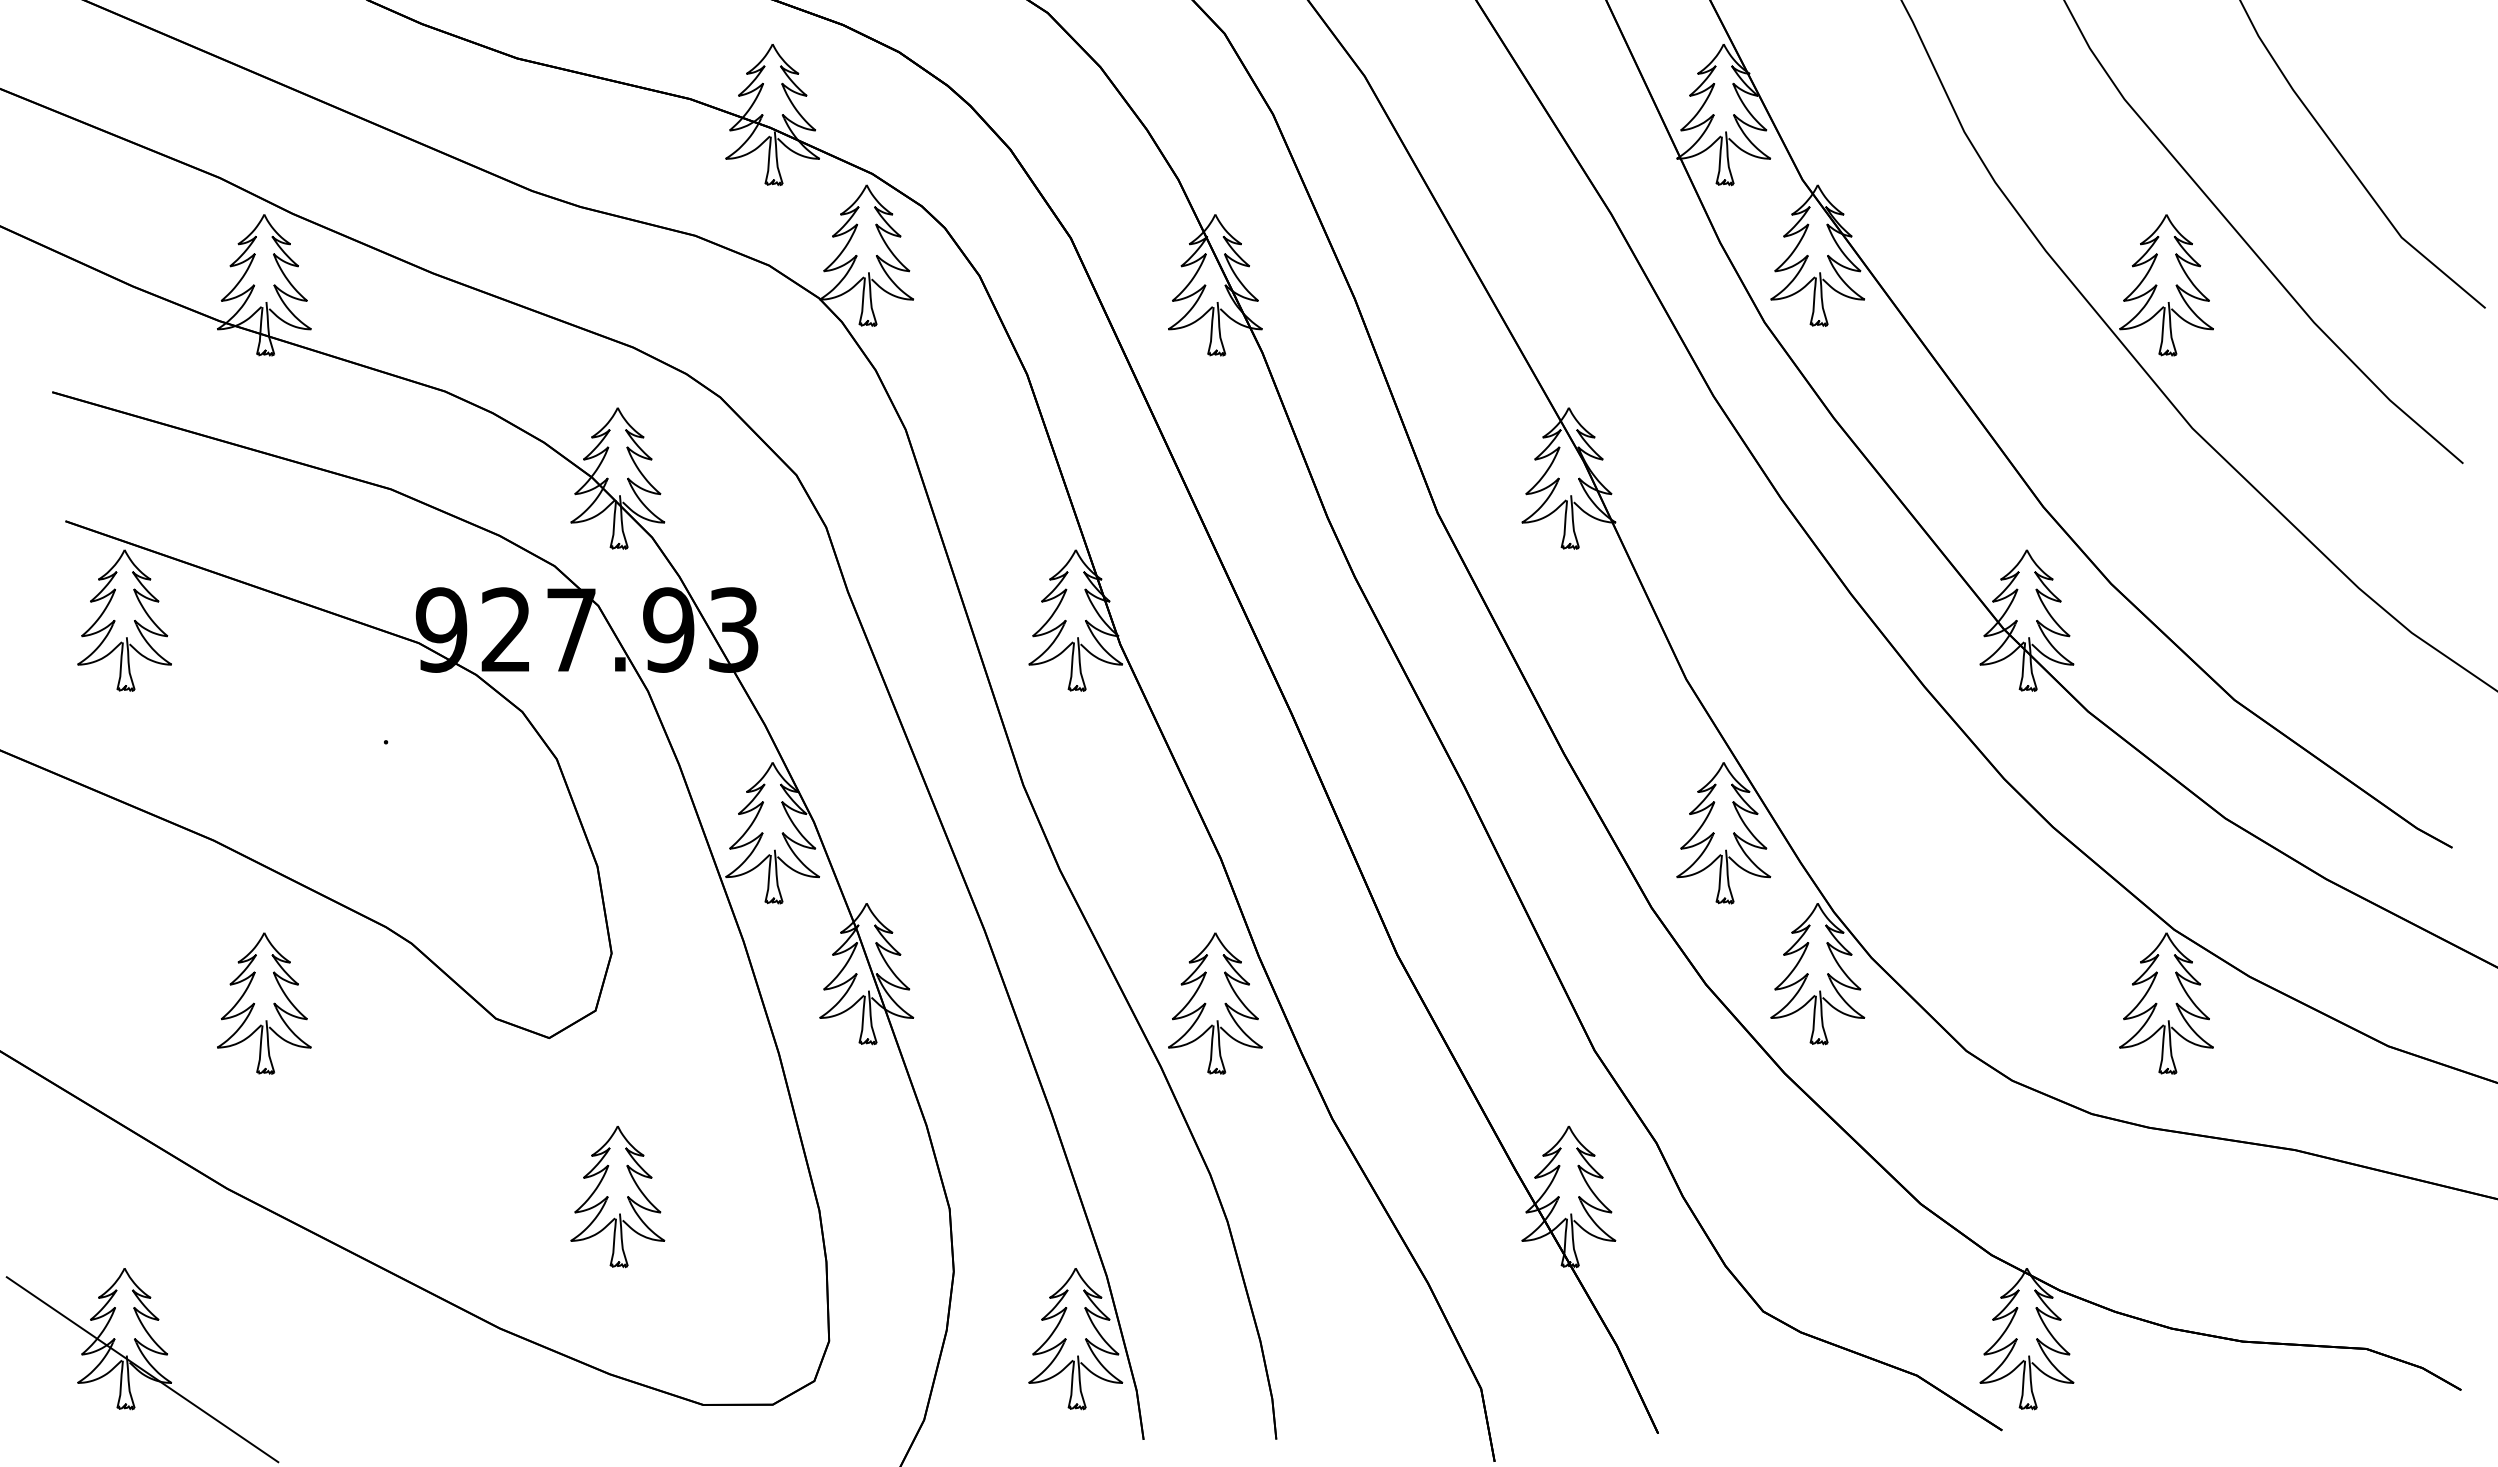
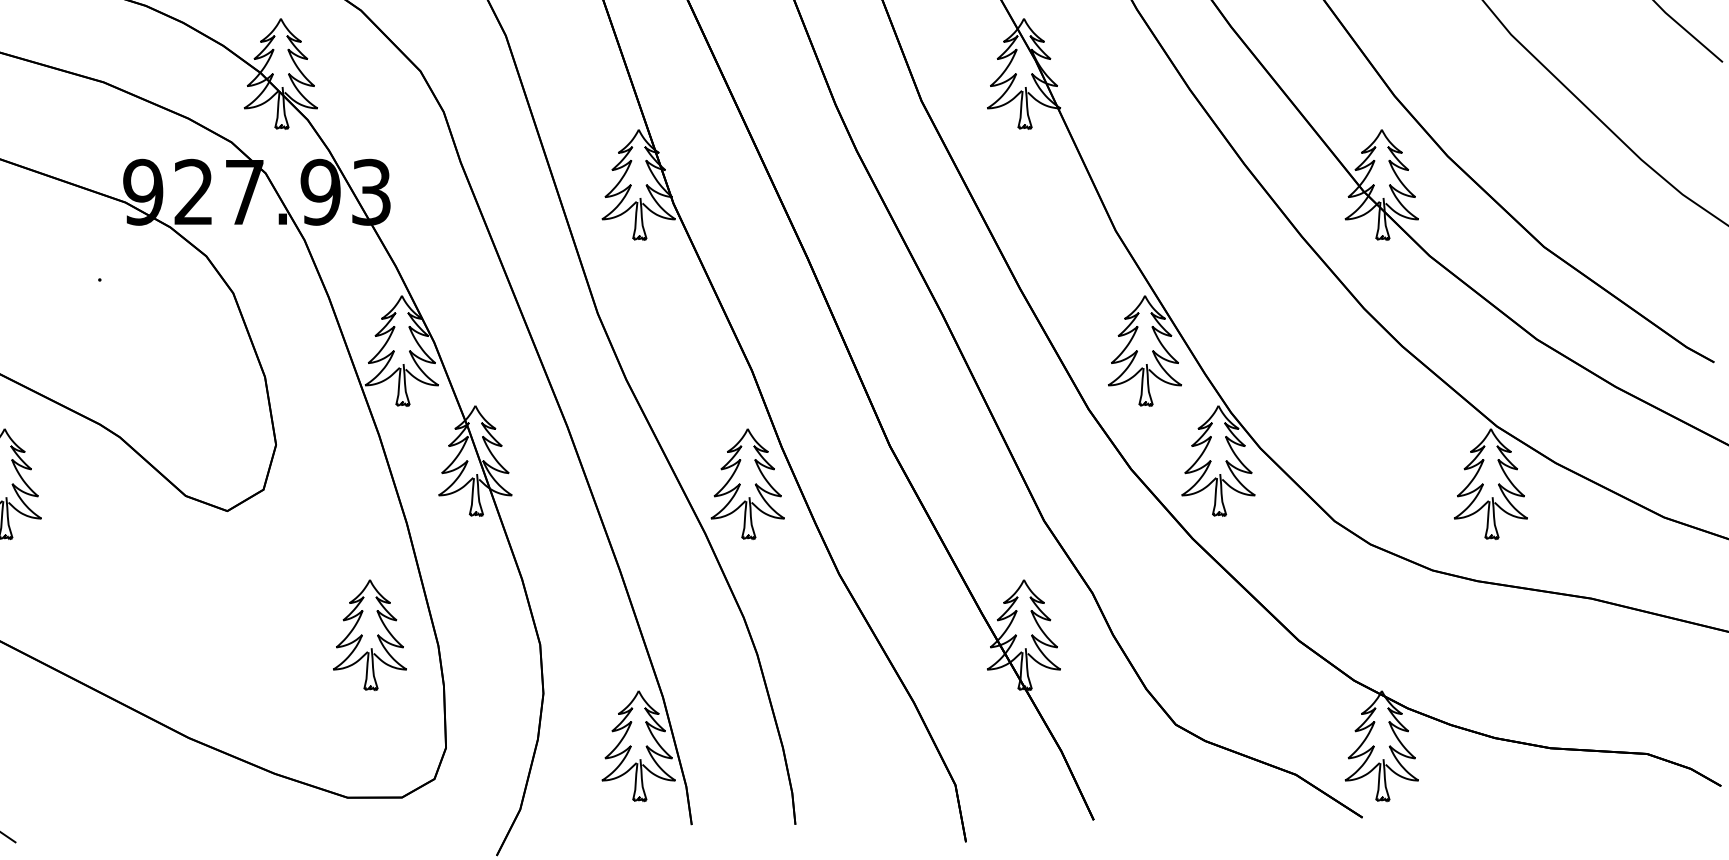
part: (617, 1197) -> (369, 635), moved

